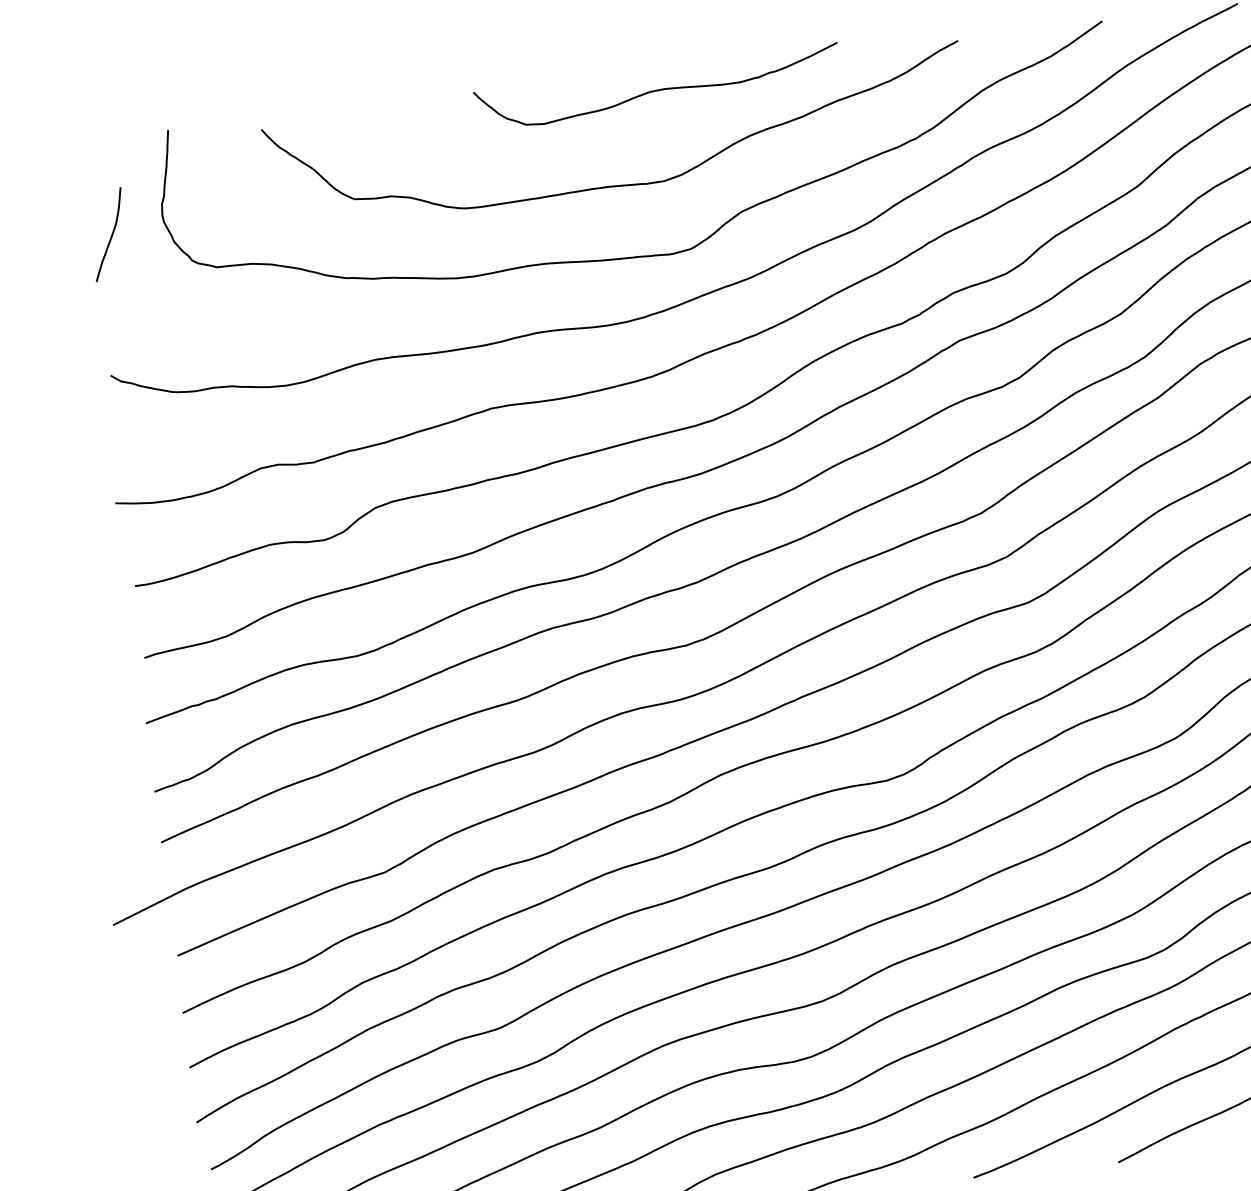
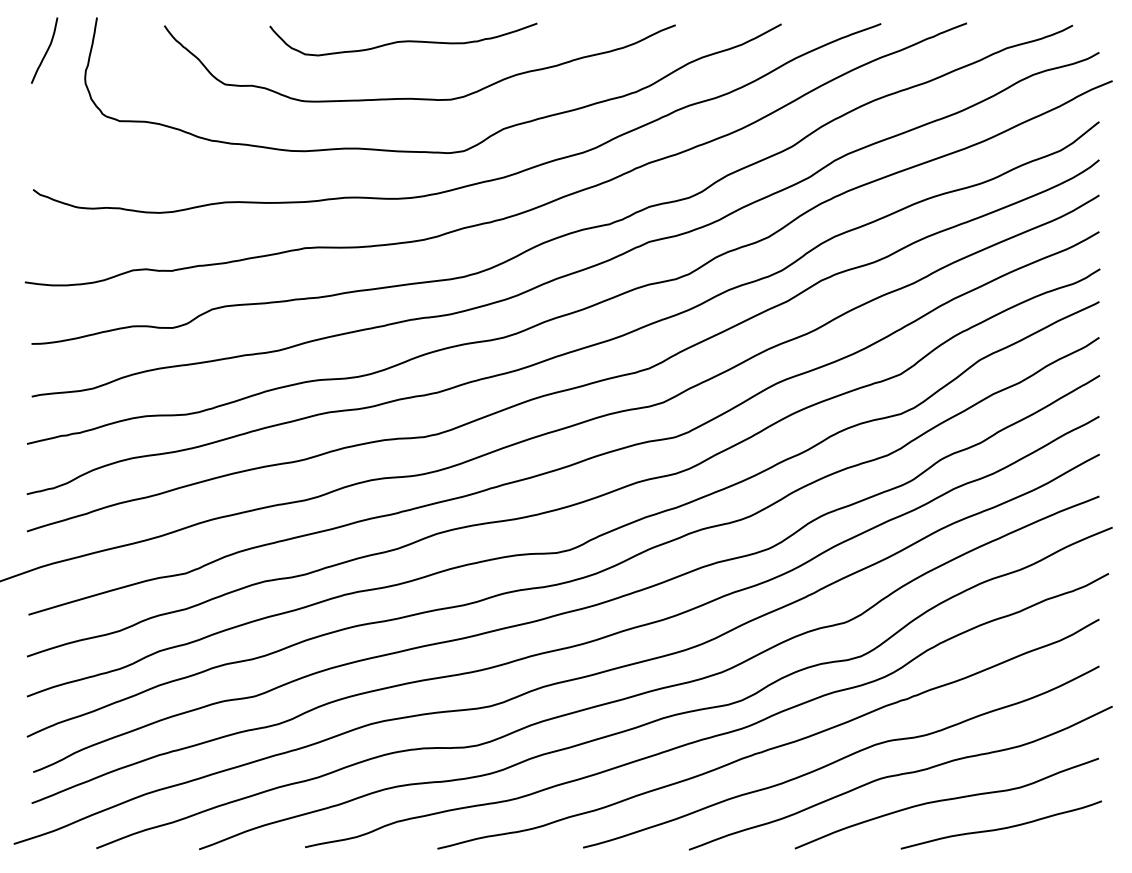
curve: (657, 88) -> (403, 40), moved
curve: (111, 234) -> (46, 50), moved

